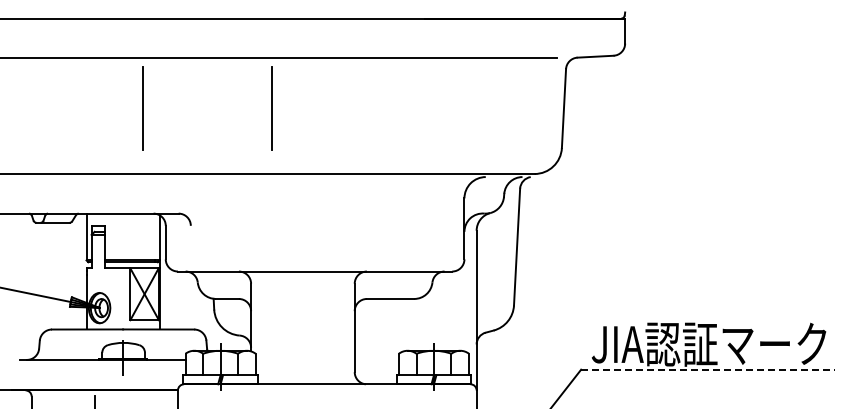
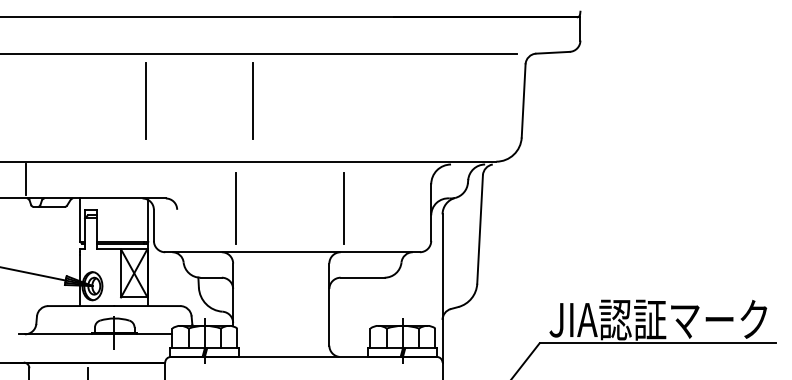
line: (142, 108) -> (145, 100), moved
line: (27, 193) -> (25, 179), added
line: (253, 224) -> (235, 208), added
line: (369, 224) -> (343, 208), added
line: (708, 369) -> (657, 343), dashed -> solid

